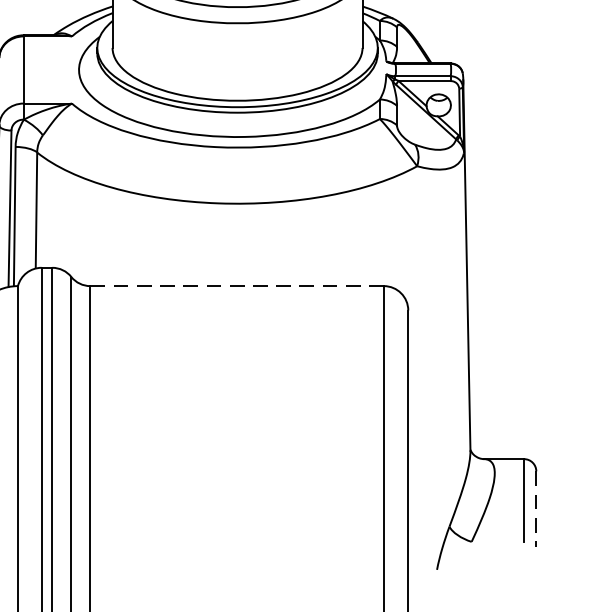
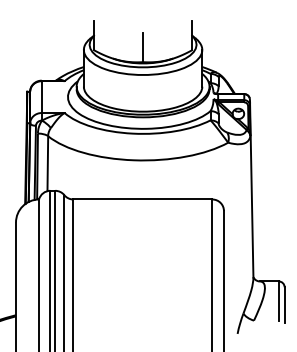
line: (236, 286) -> (142, 199), dashed -> solid
line: (536, 509) -> (284, 305), dashed -> solid

